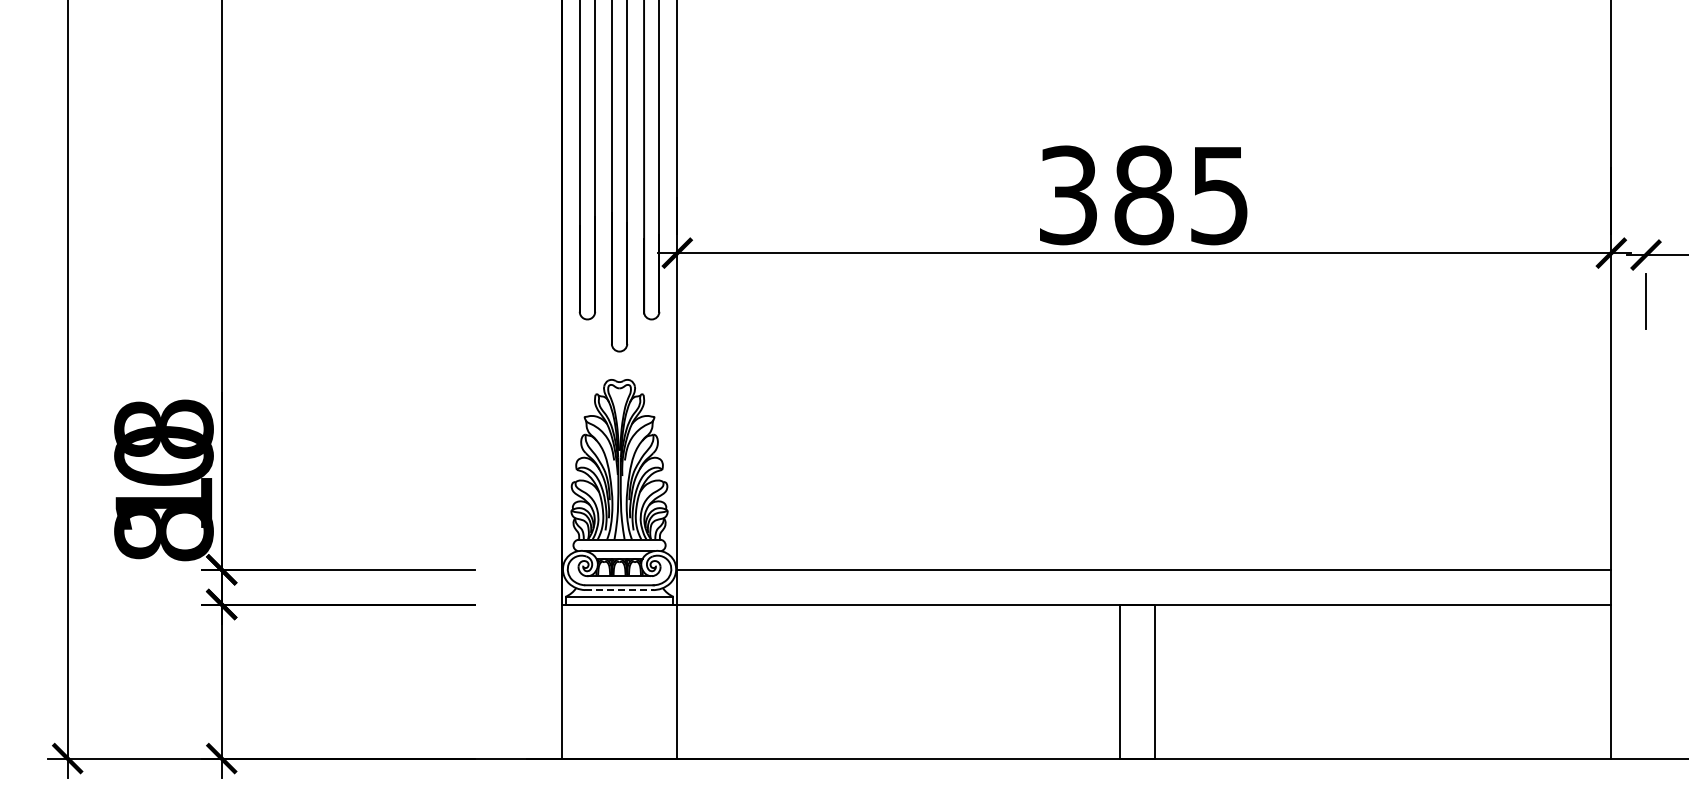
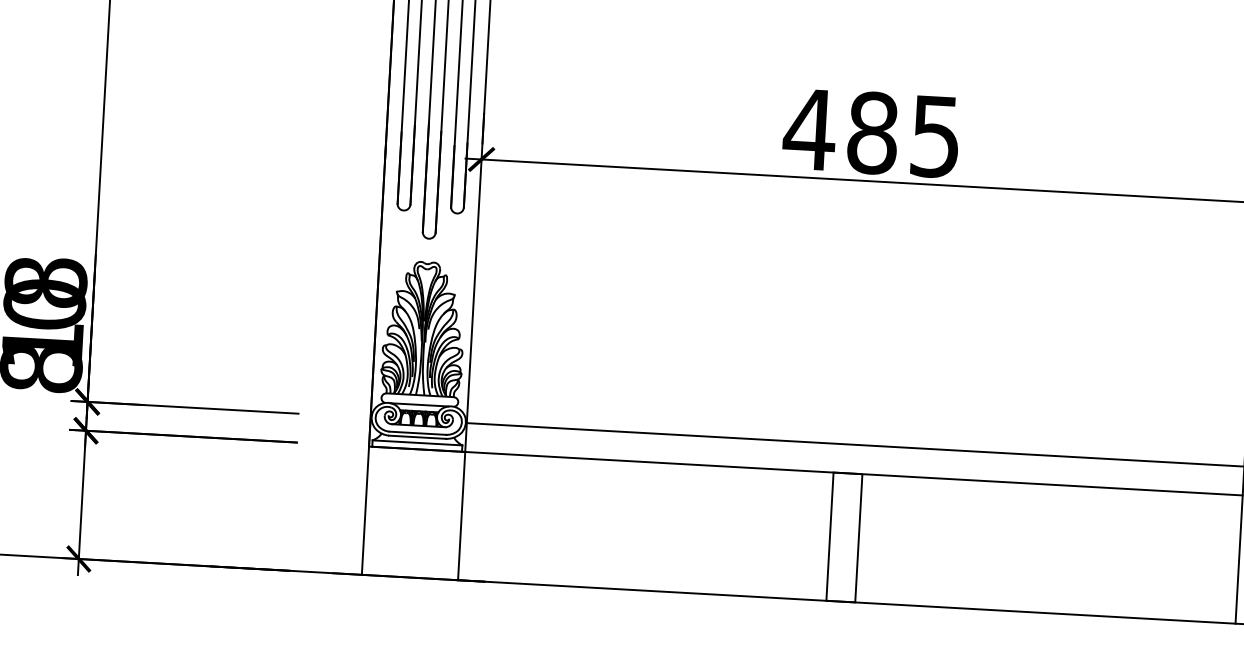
text: (1067, 195) -> (809, 129), 385 -> 485
line: (619, 590) -> (417, 437), dashed -> solid

